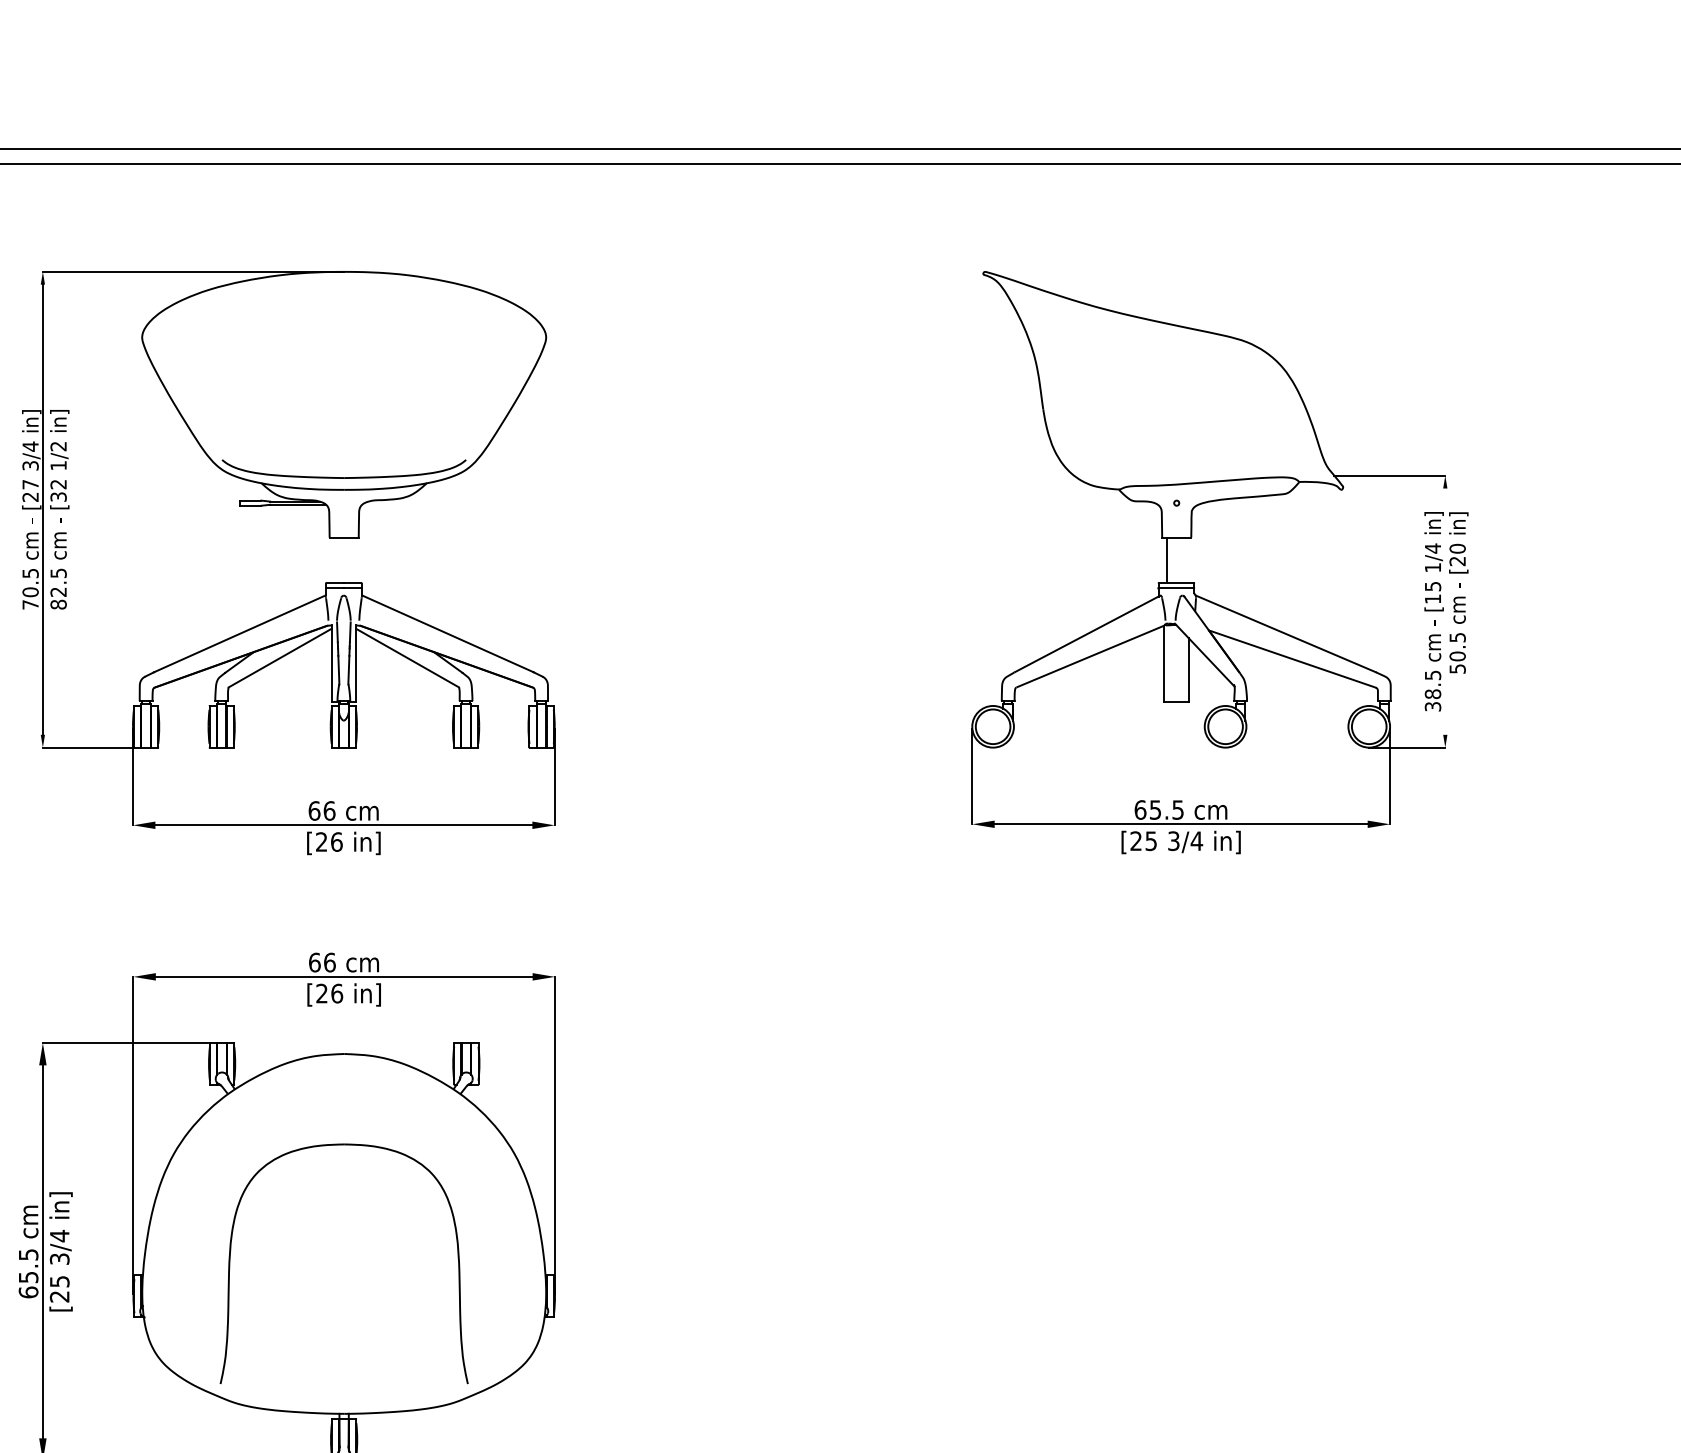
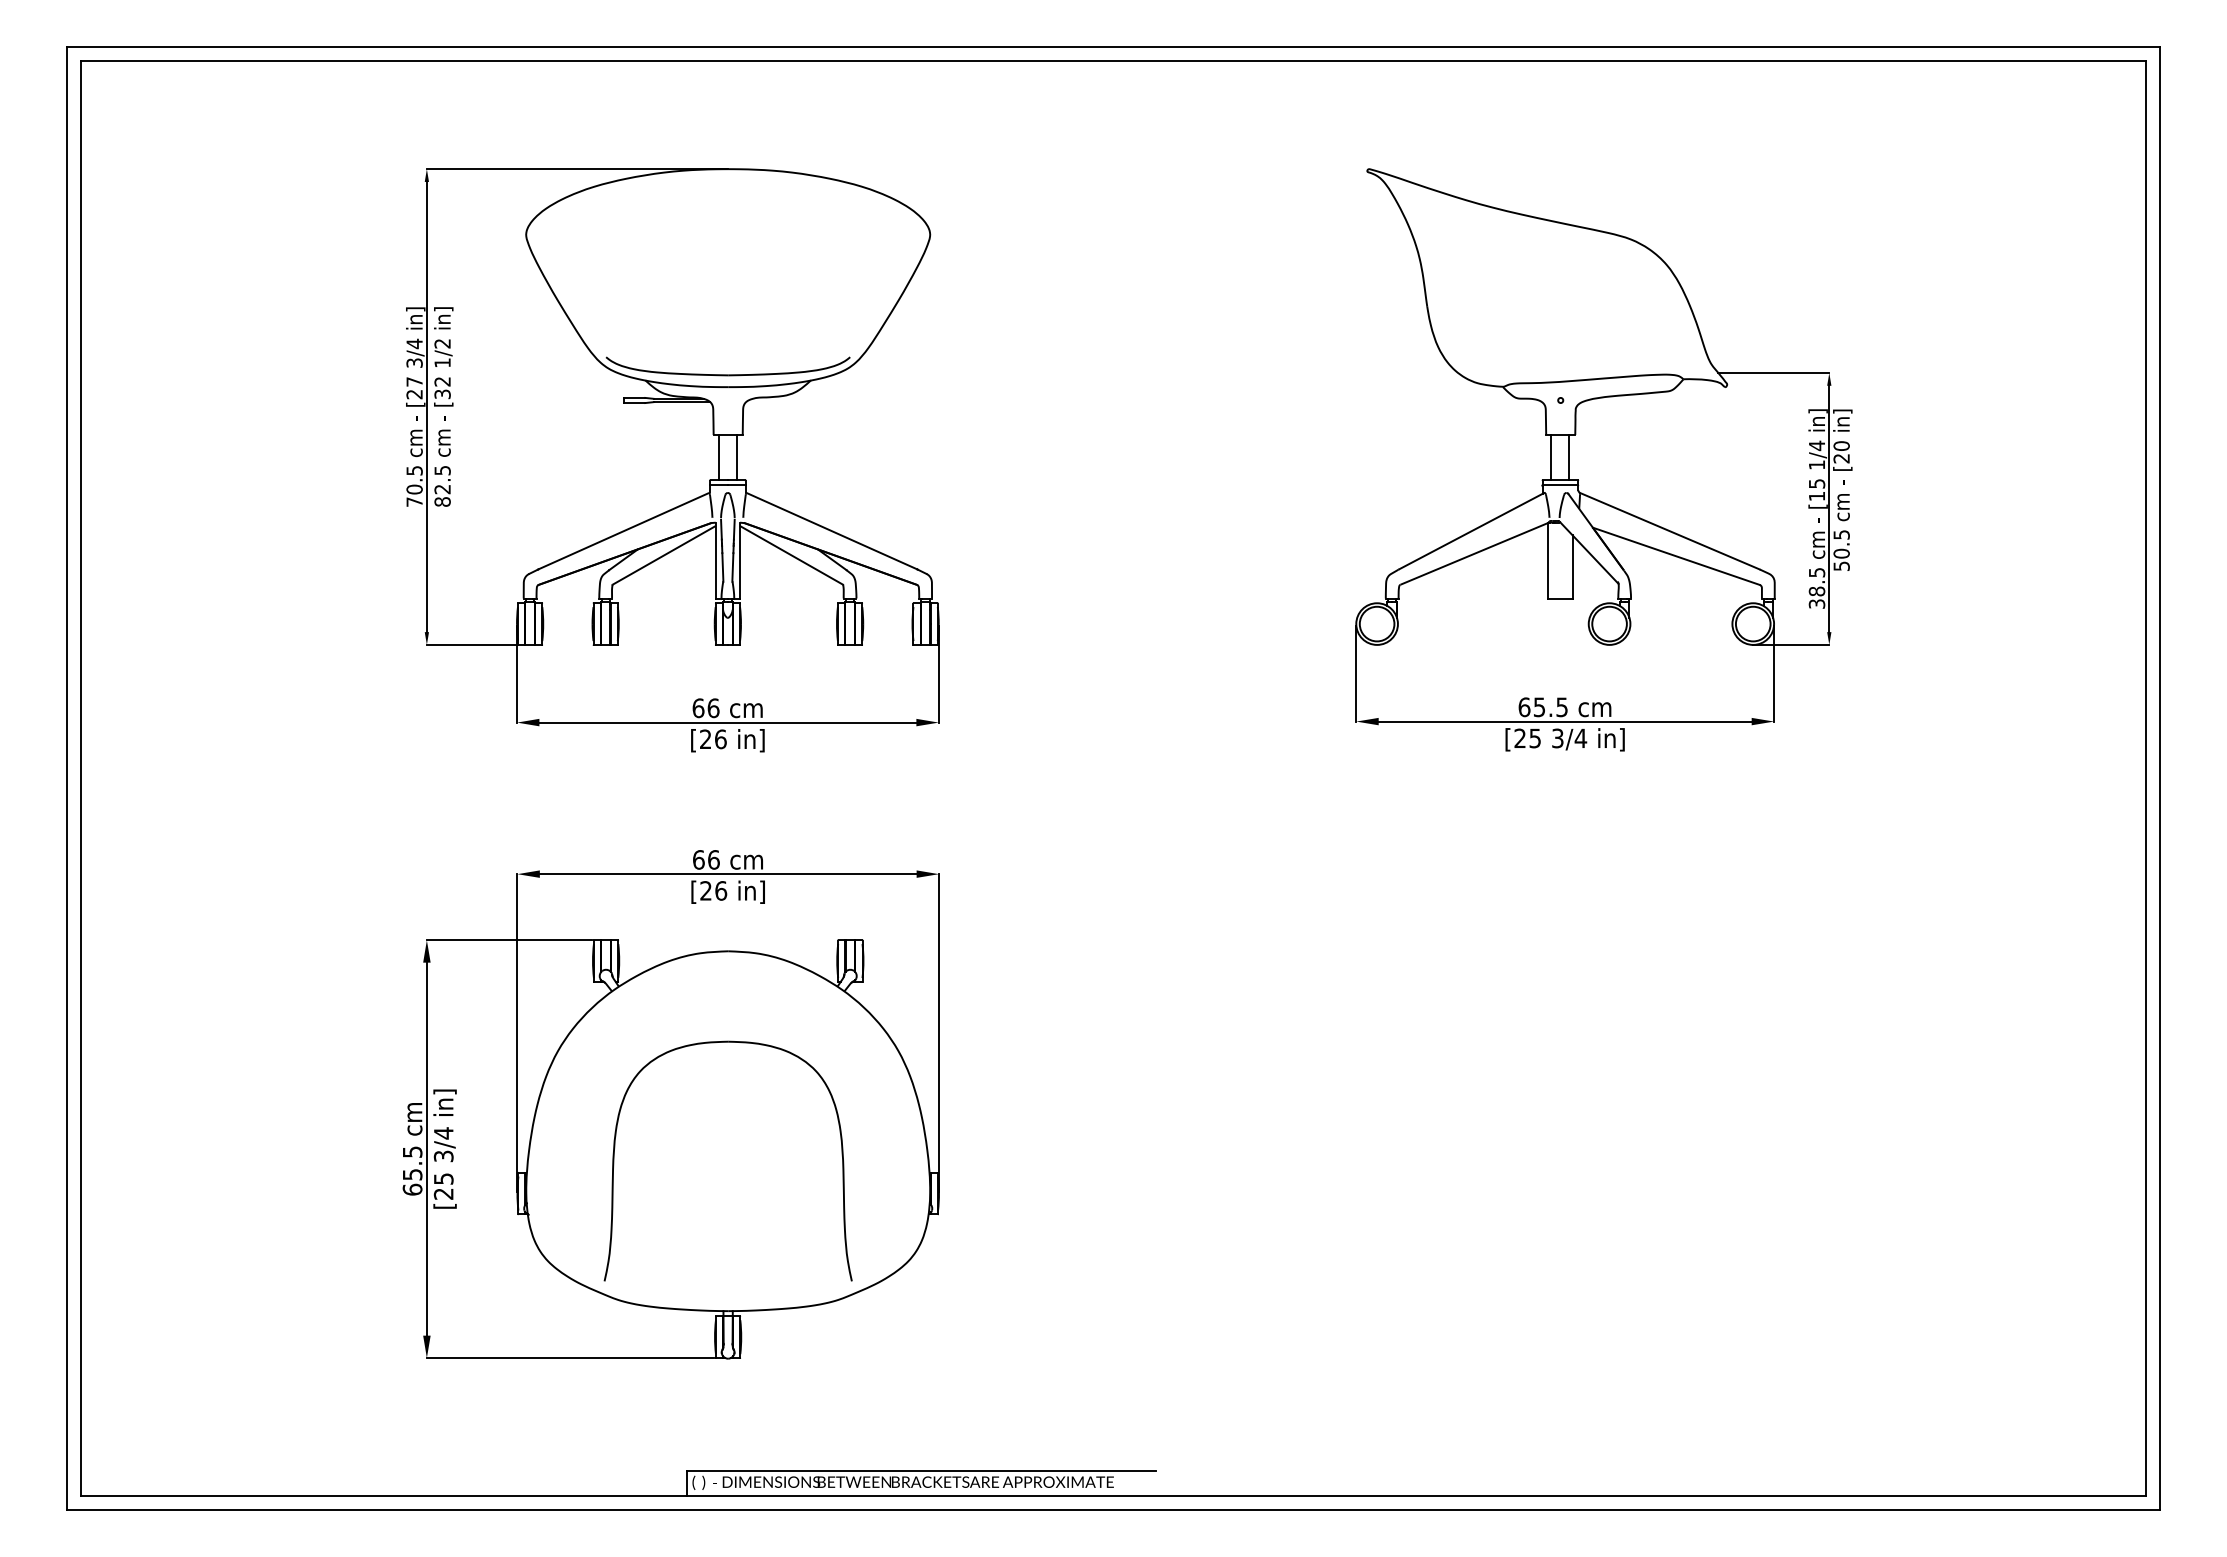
line: (334, 560) -> (718, 457), added
line: (352, 560) -> (736, 457), added
line: (1185, 560) -> (1569, 457), added
line: (1445, 611) -> (1829, 508), added

